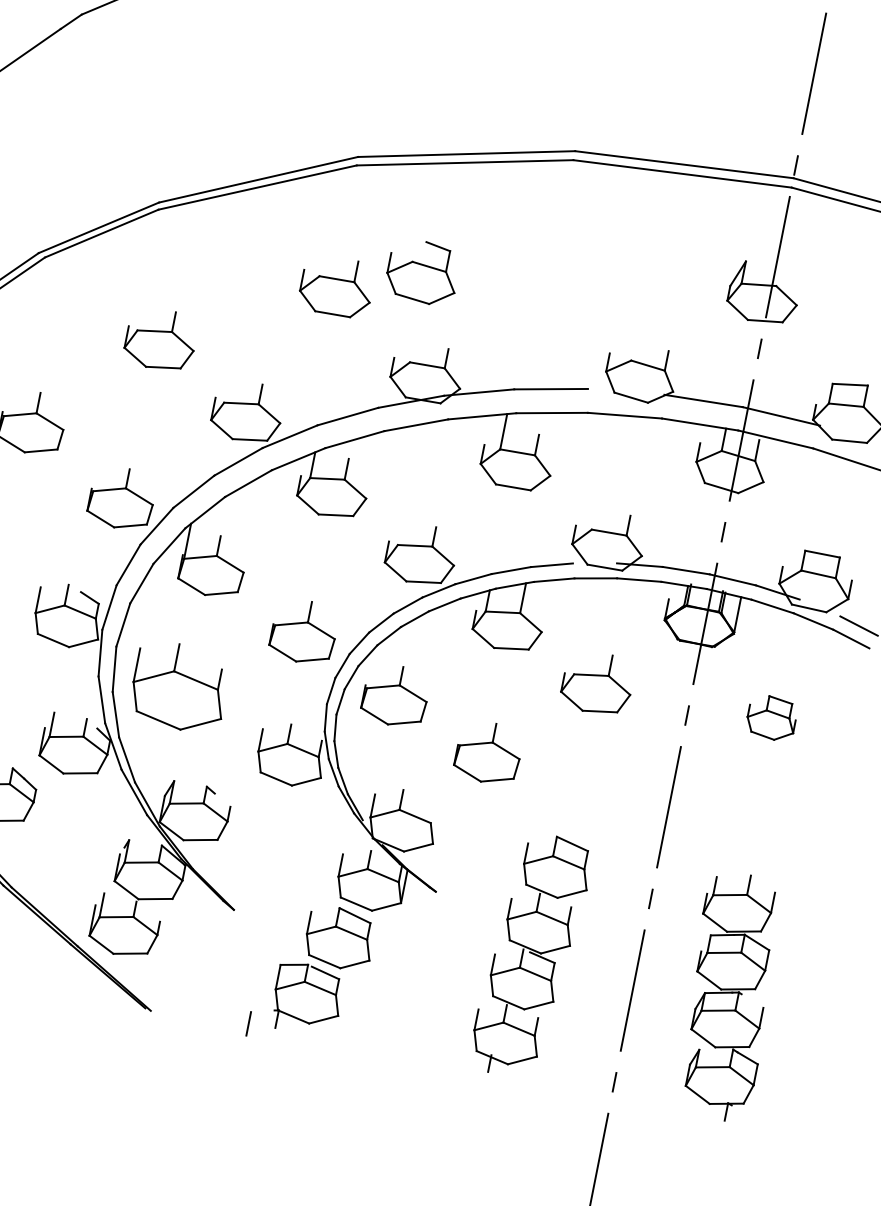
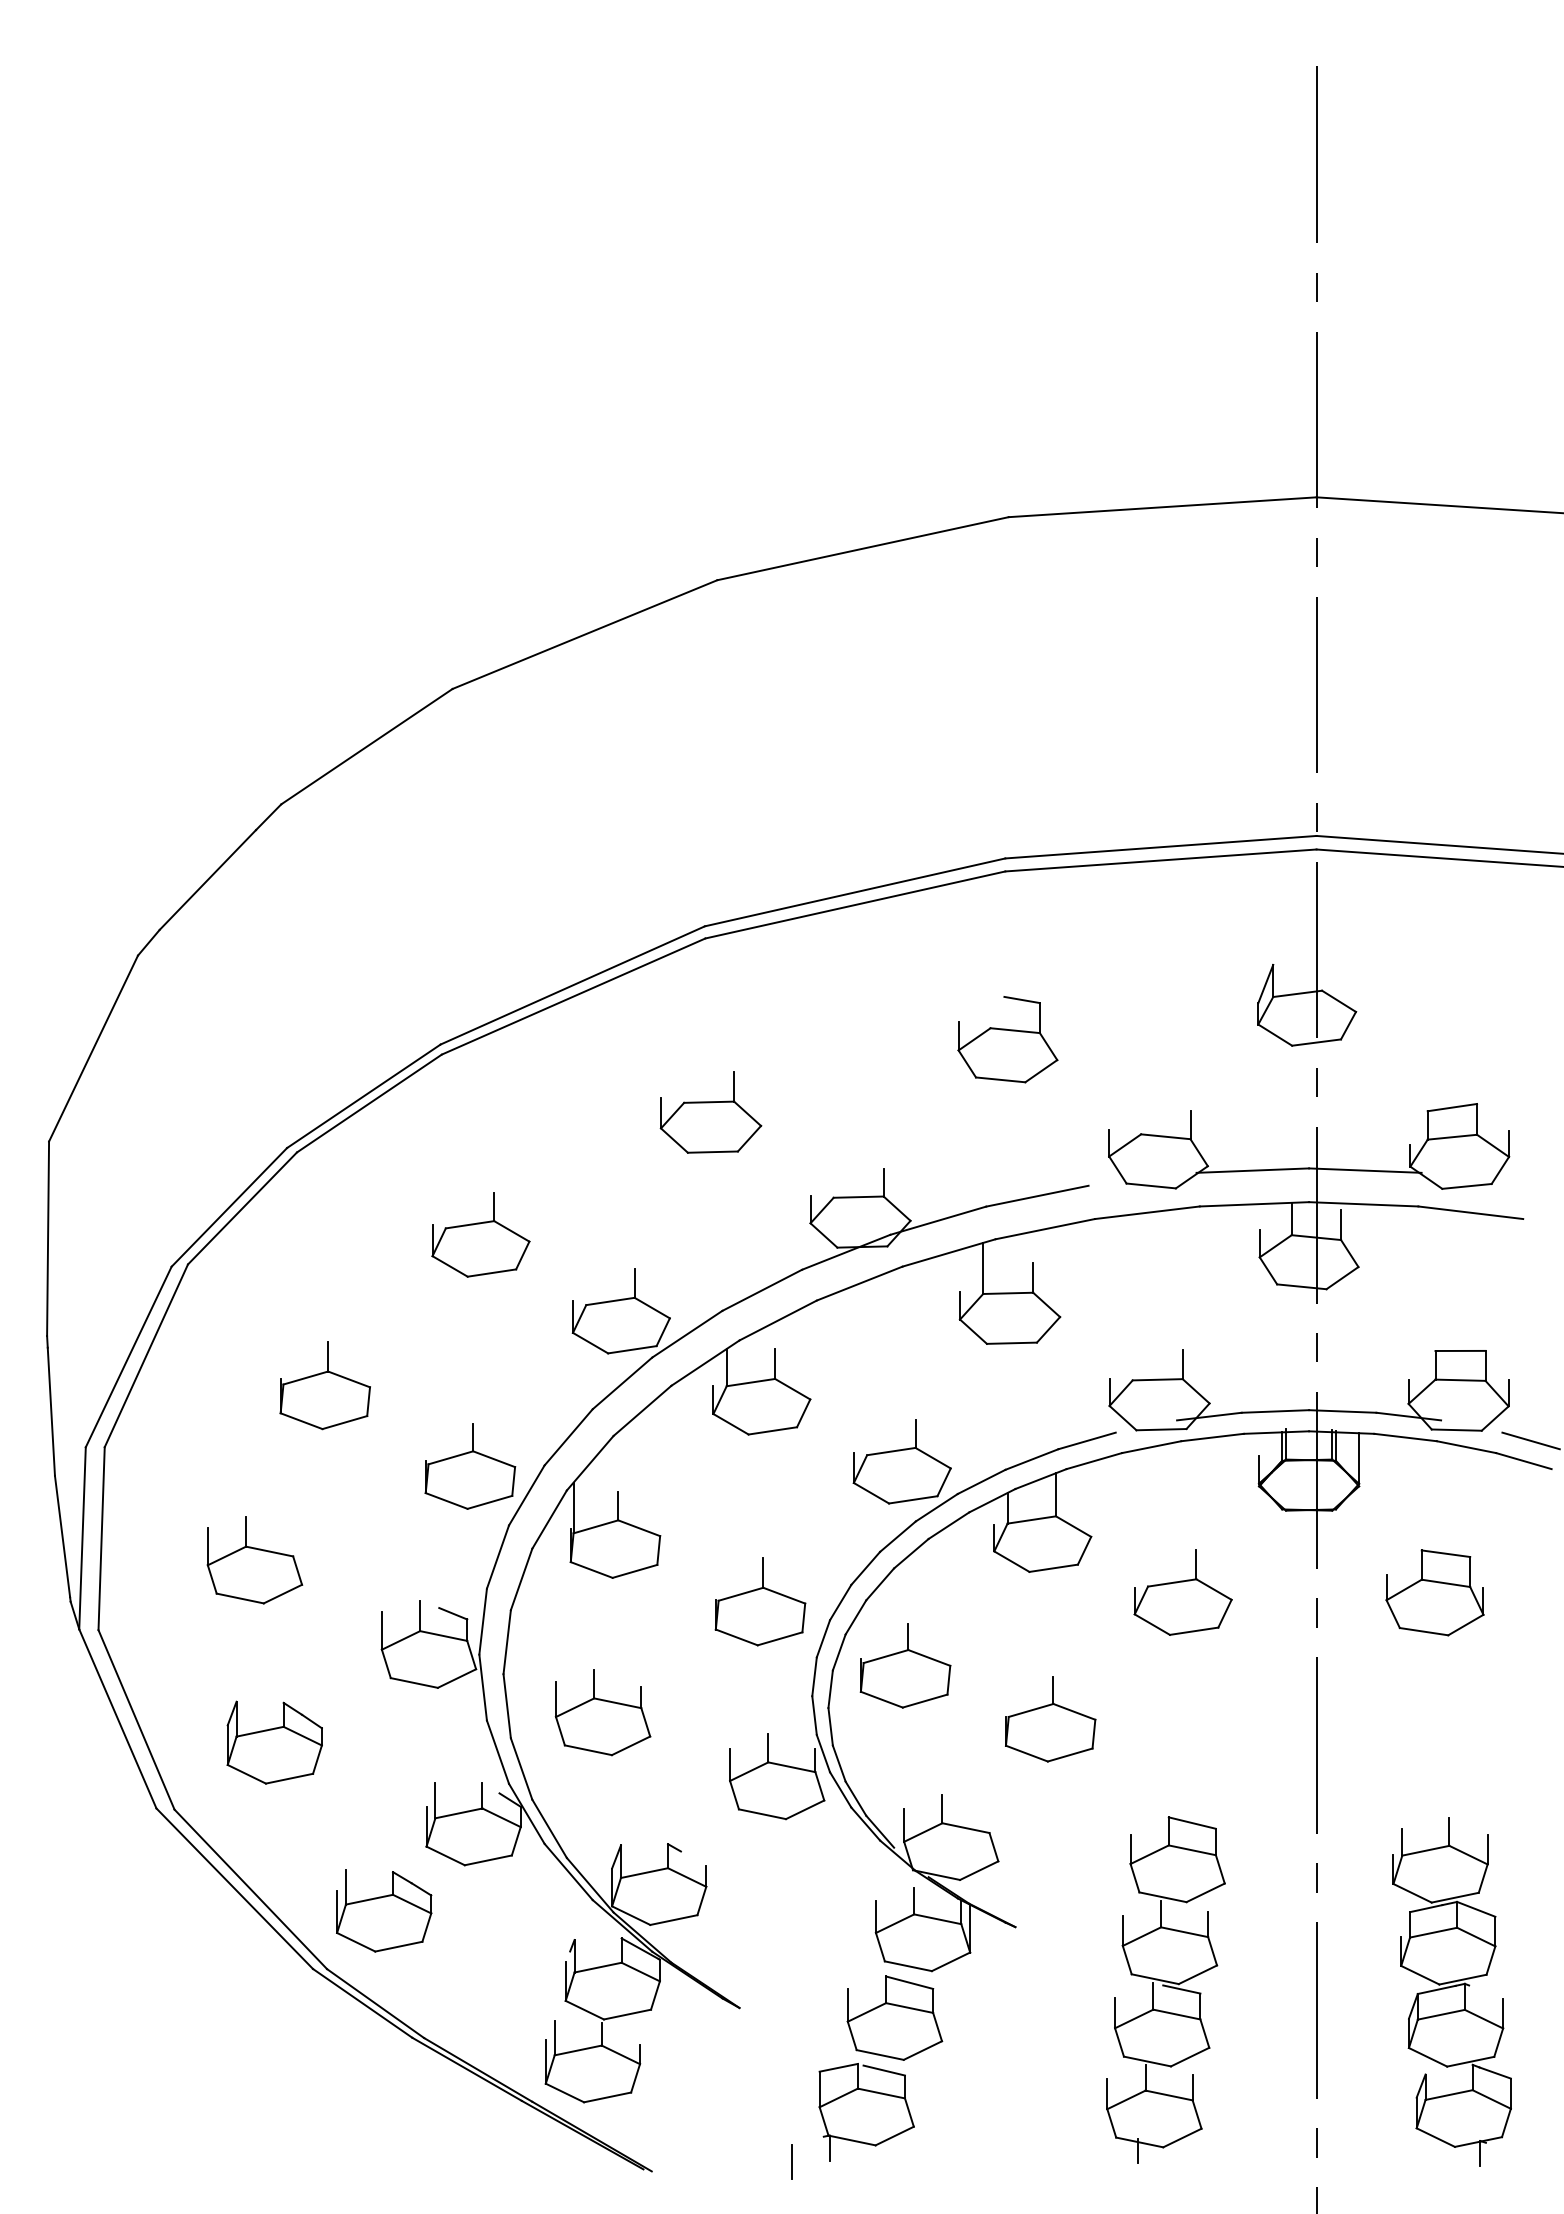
part: (422, 271) -> (1007, 1039), moved
part: (179, 686) -> (602, 1712), size x0.71
part: (771, 717) -> (1434, 1592), size x1.43

